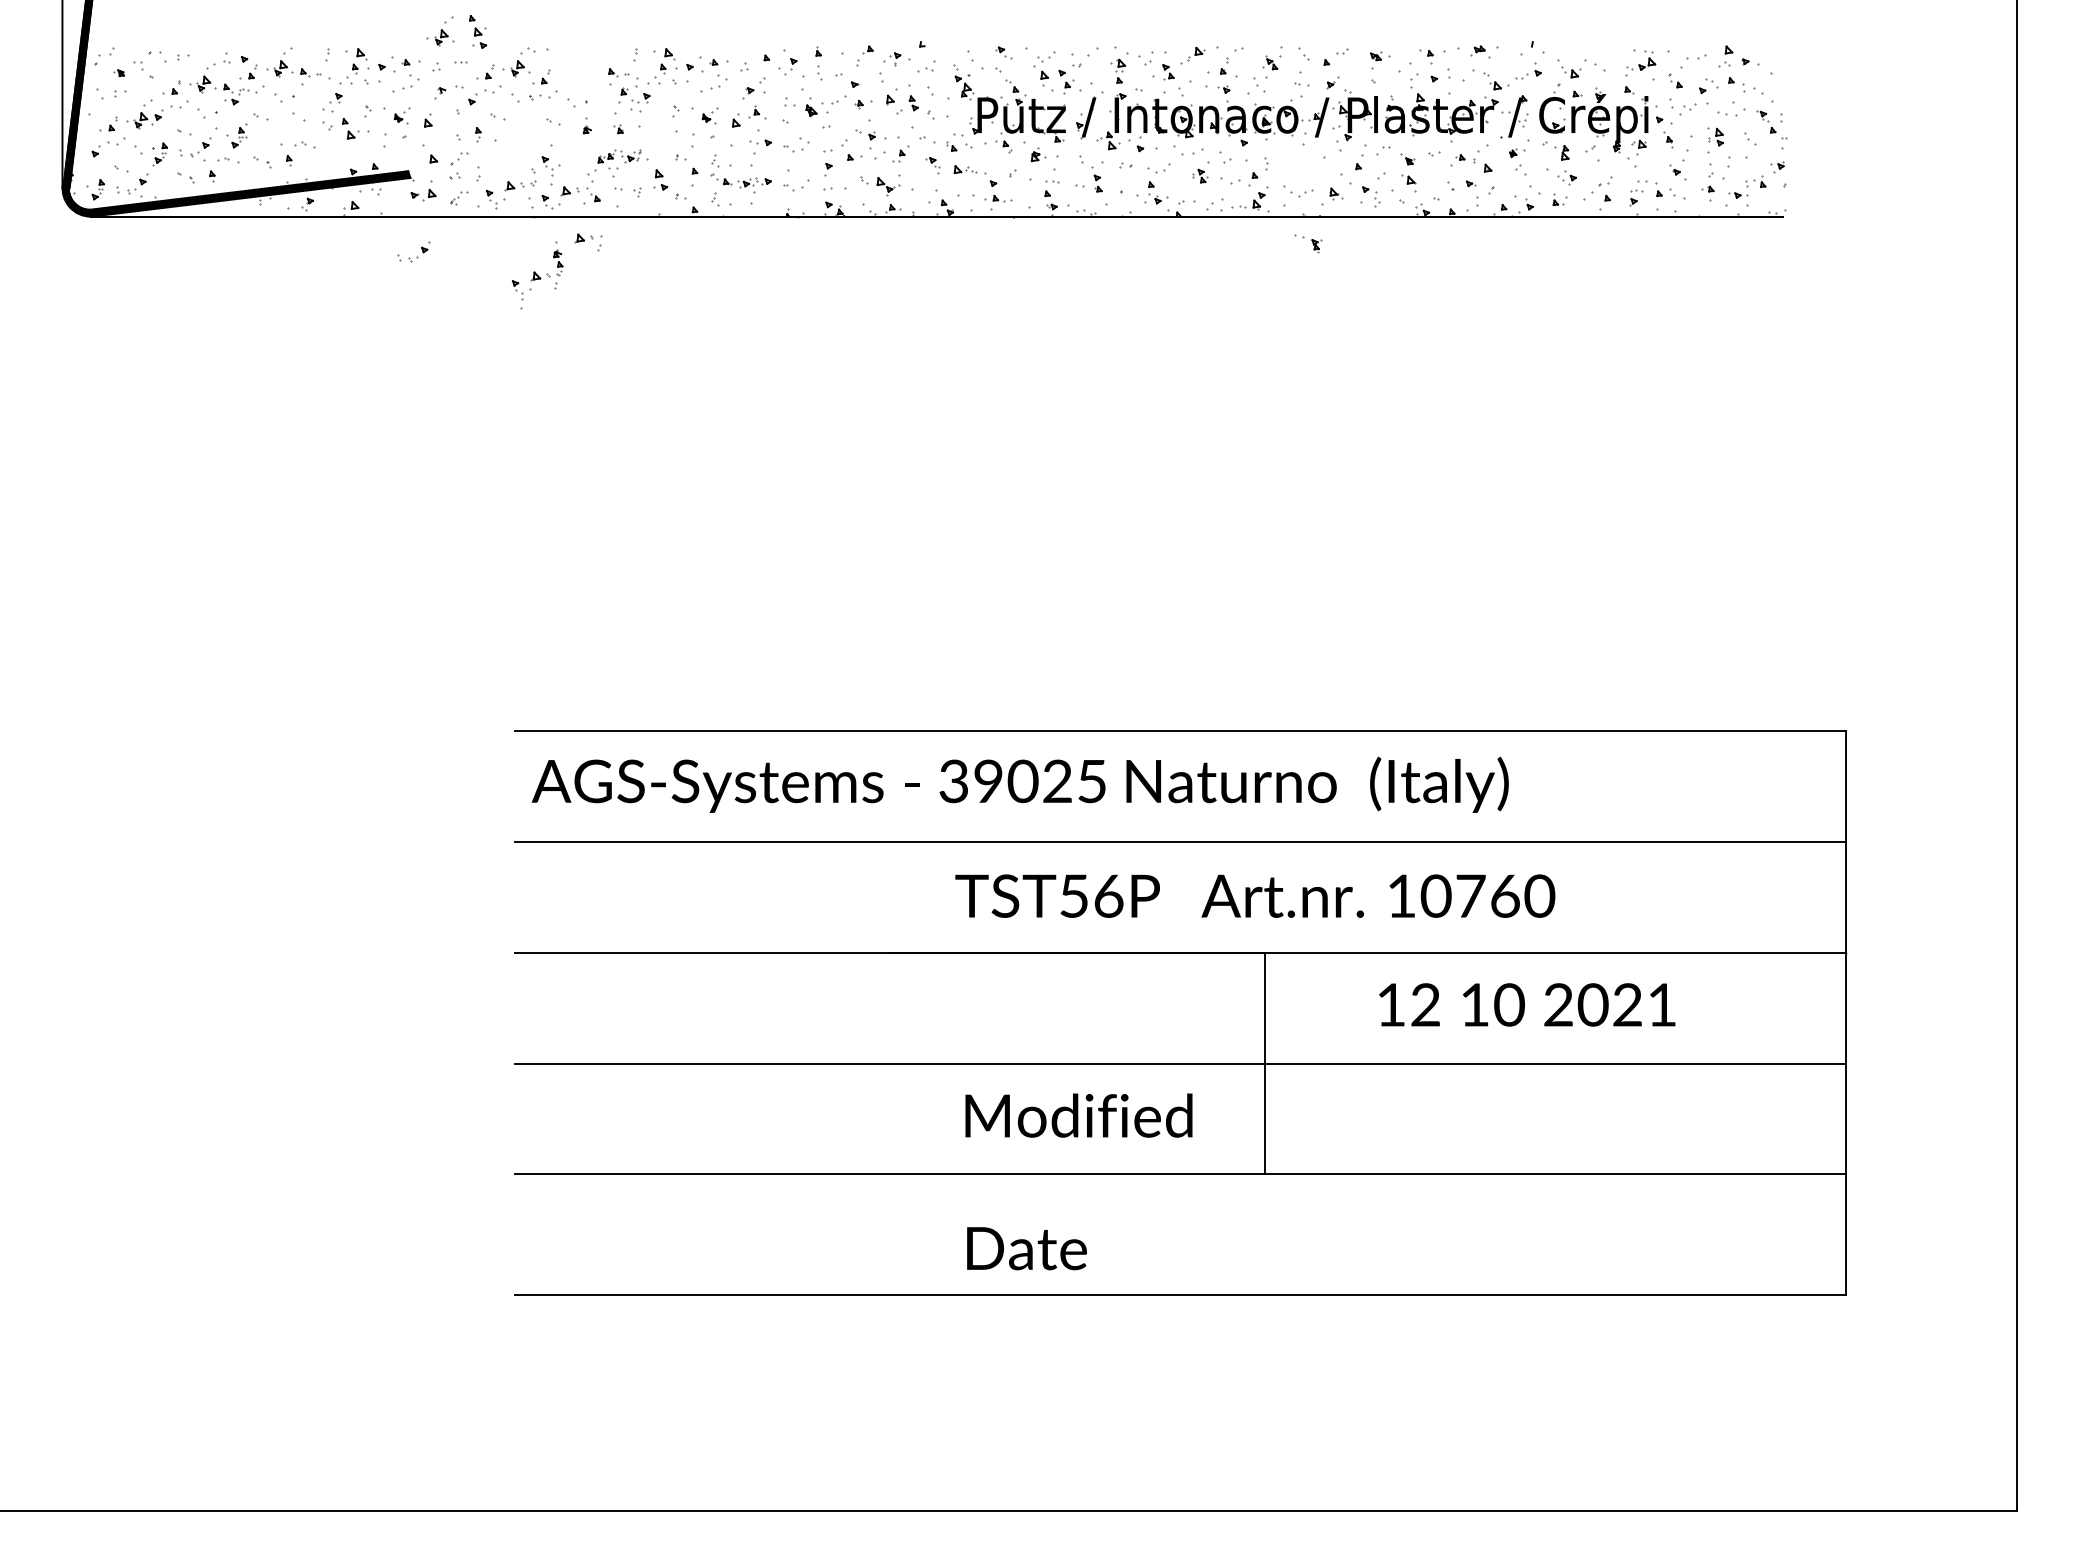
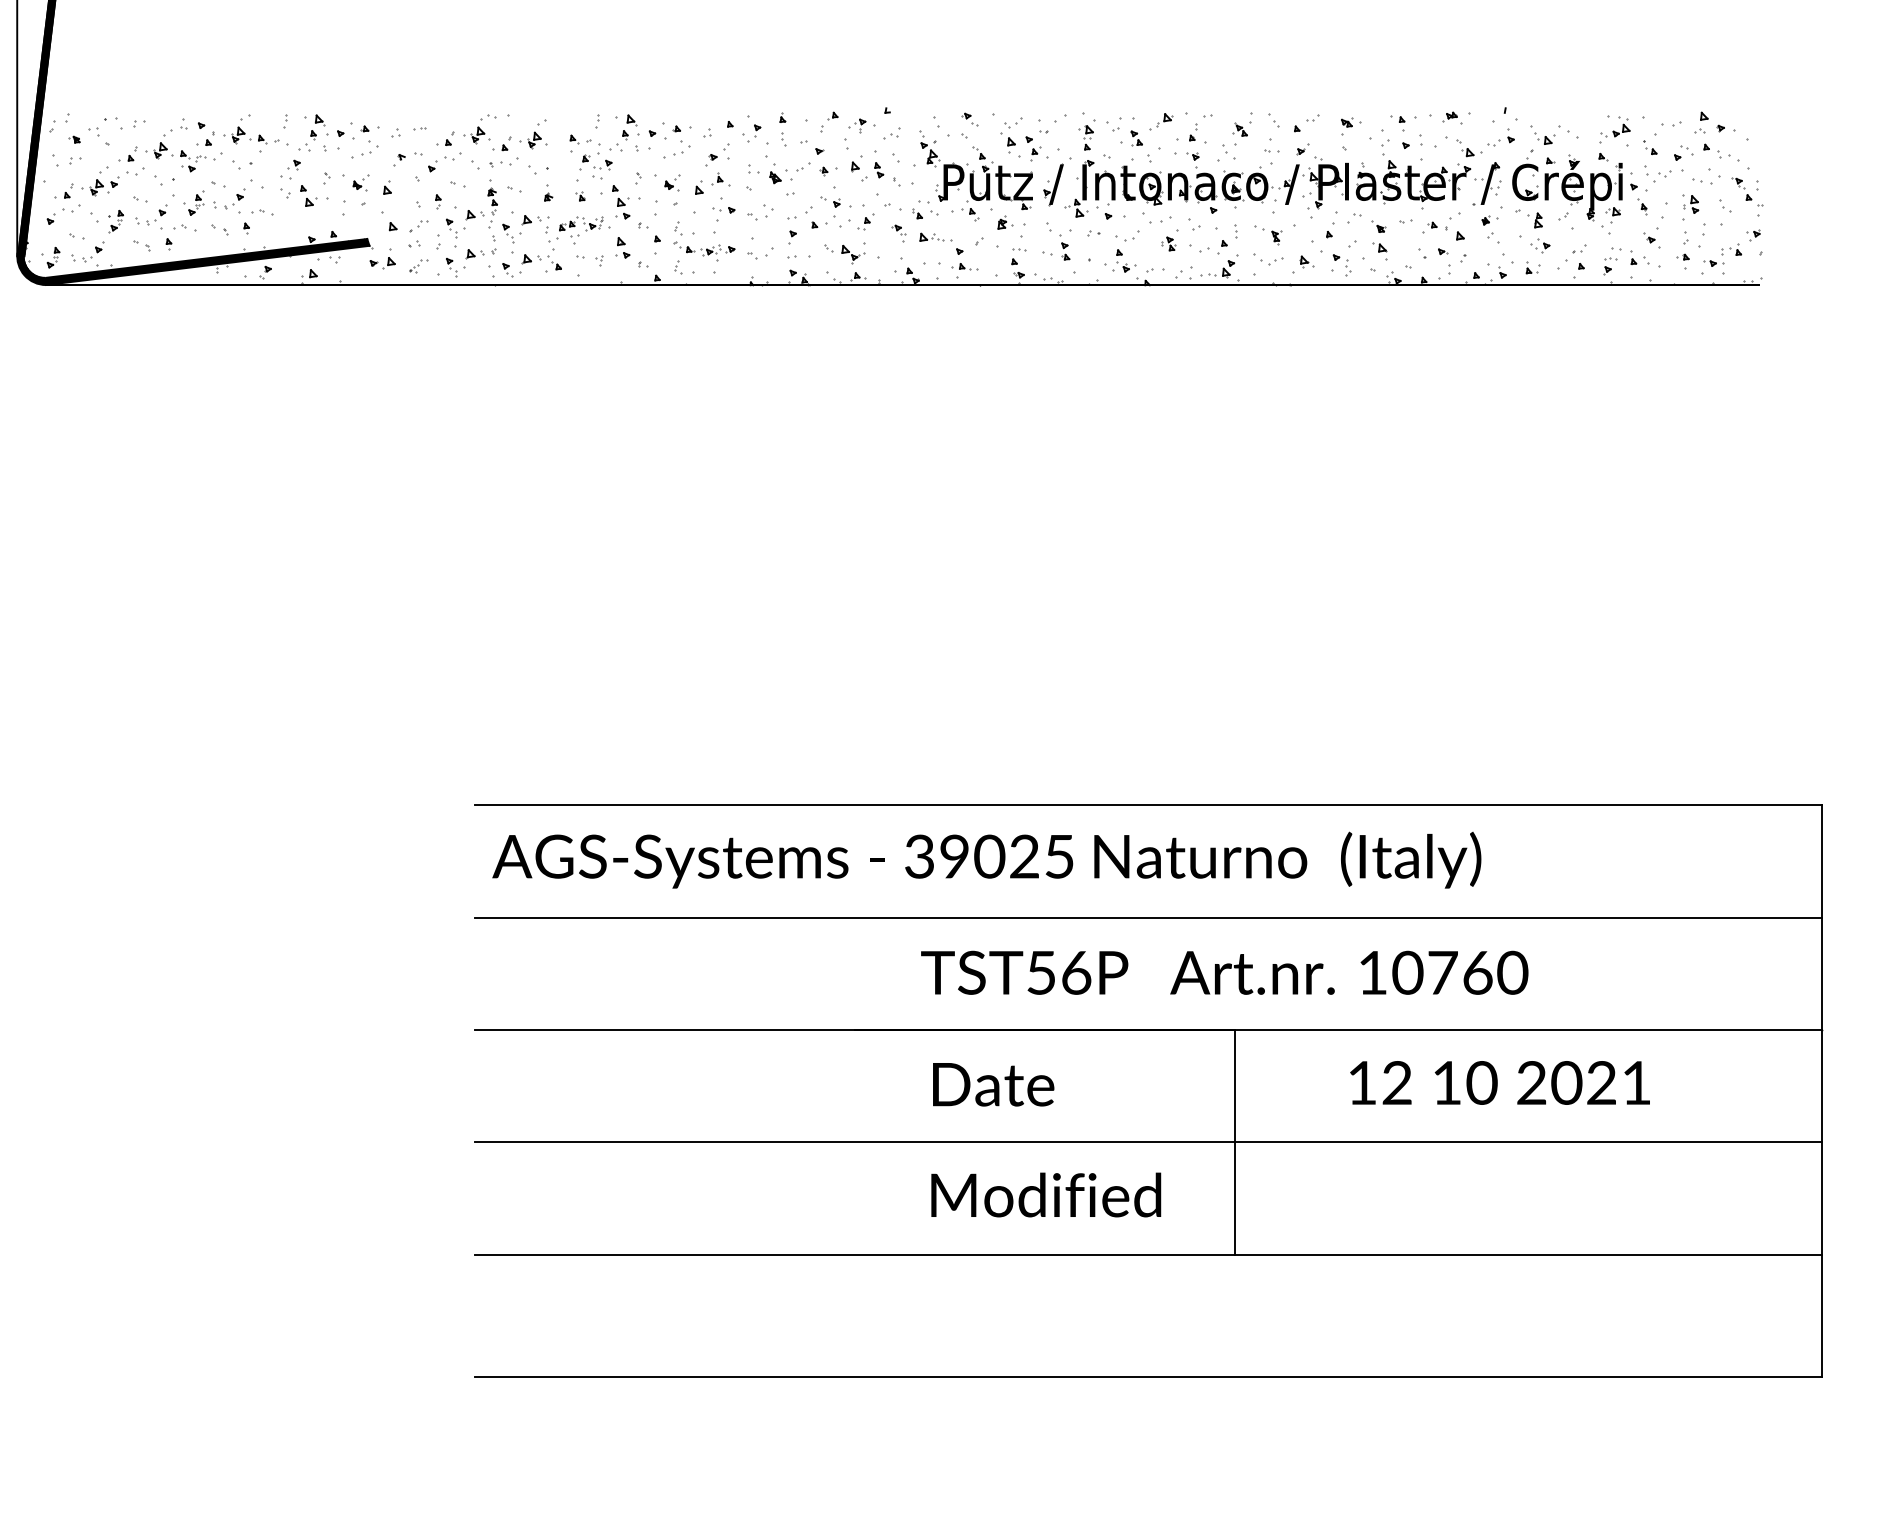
part: (440, 31) -> (533, 133), moved
part: (478, 31) -> (621, 201), moved
part: (588, 242) -> (535, 224), moved
part: (1308, 243) -> (1268, 235), moved
part: (417, 256) -> (232, 203), moved
part: (537, 275) -> (471, 213), moved
text: (1026, 1248) -> (993, 1084), moved

